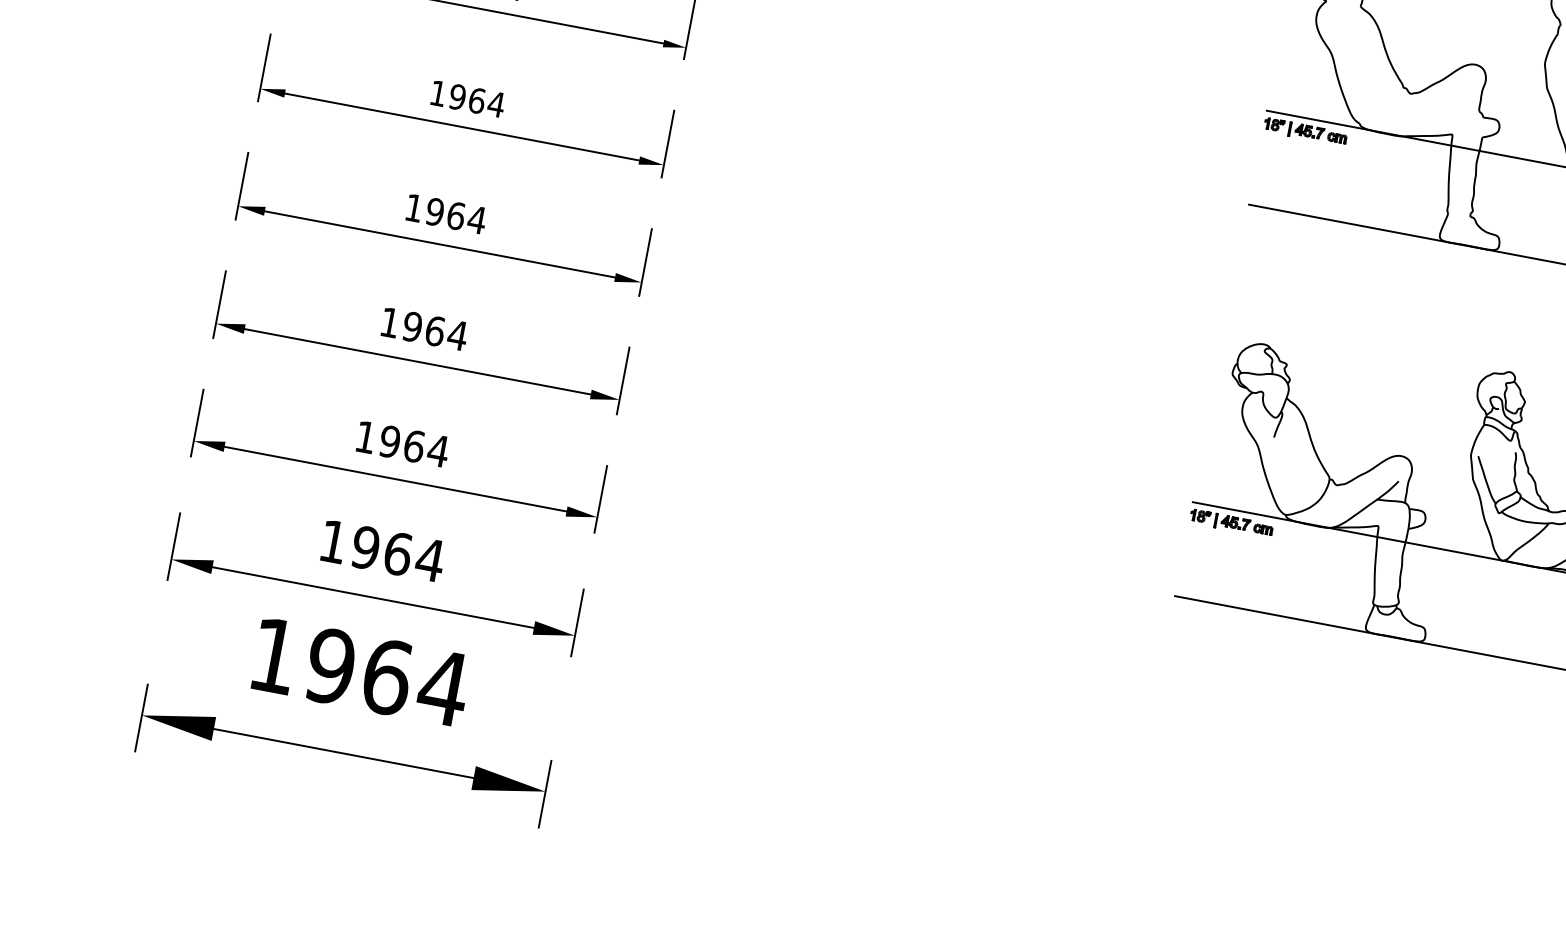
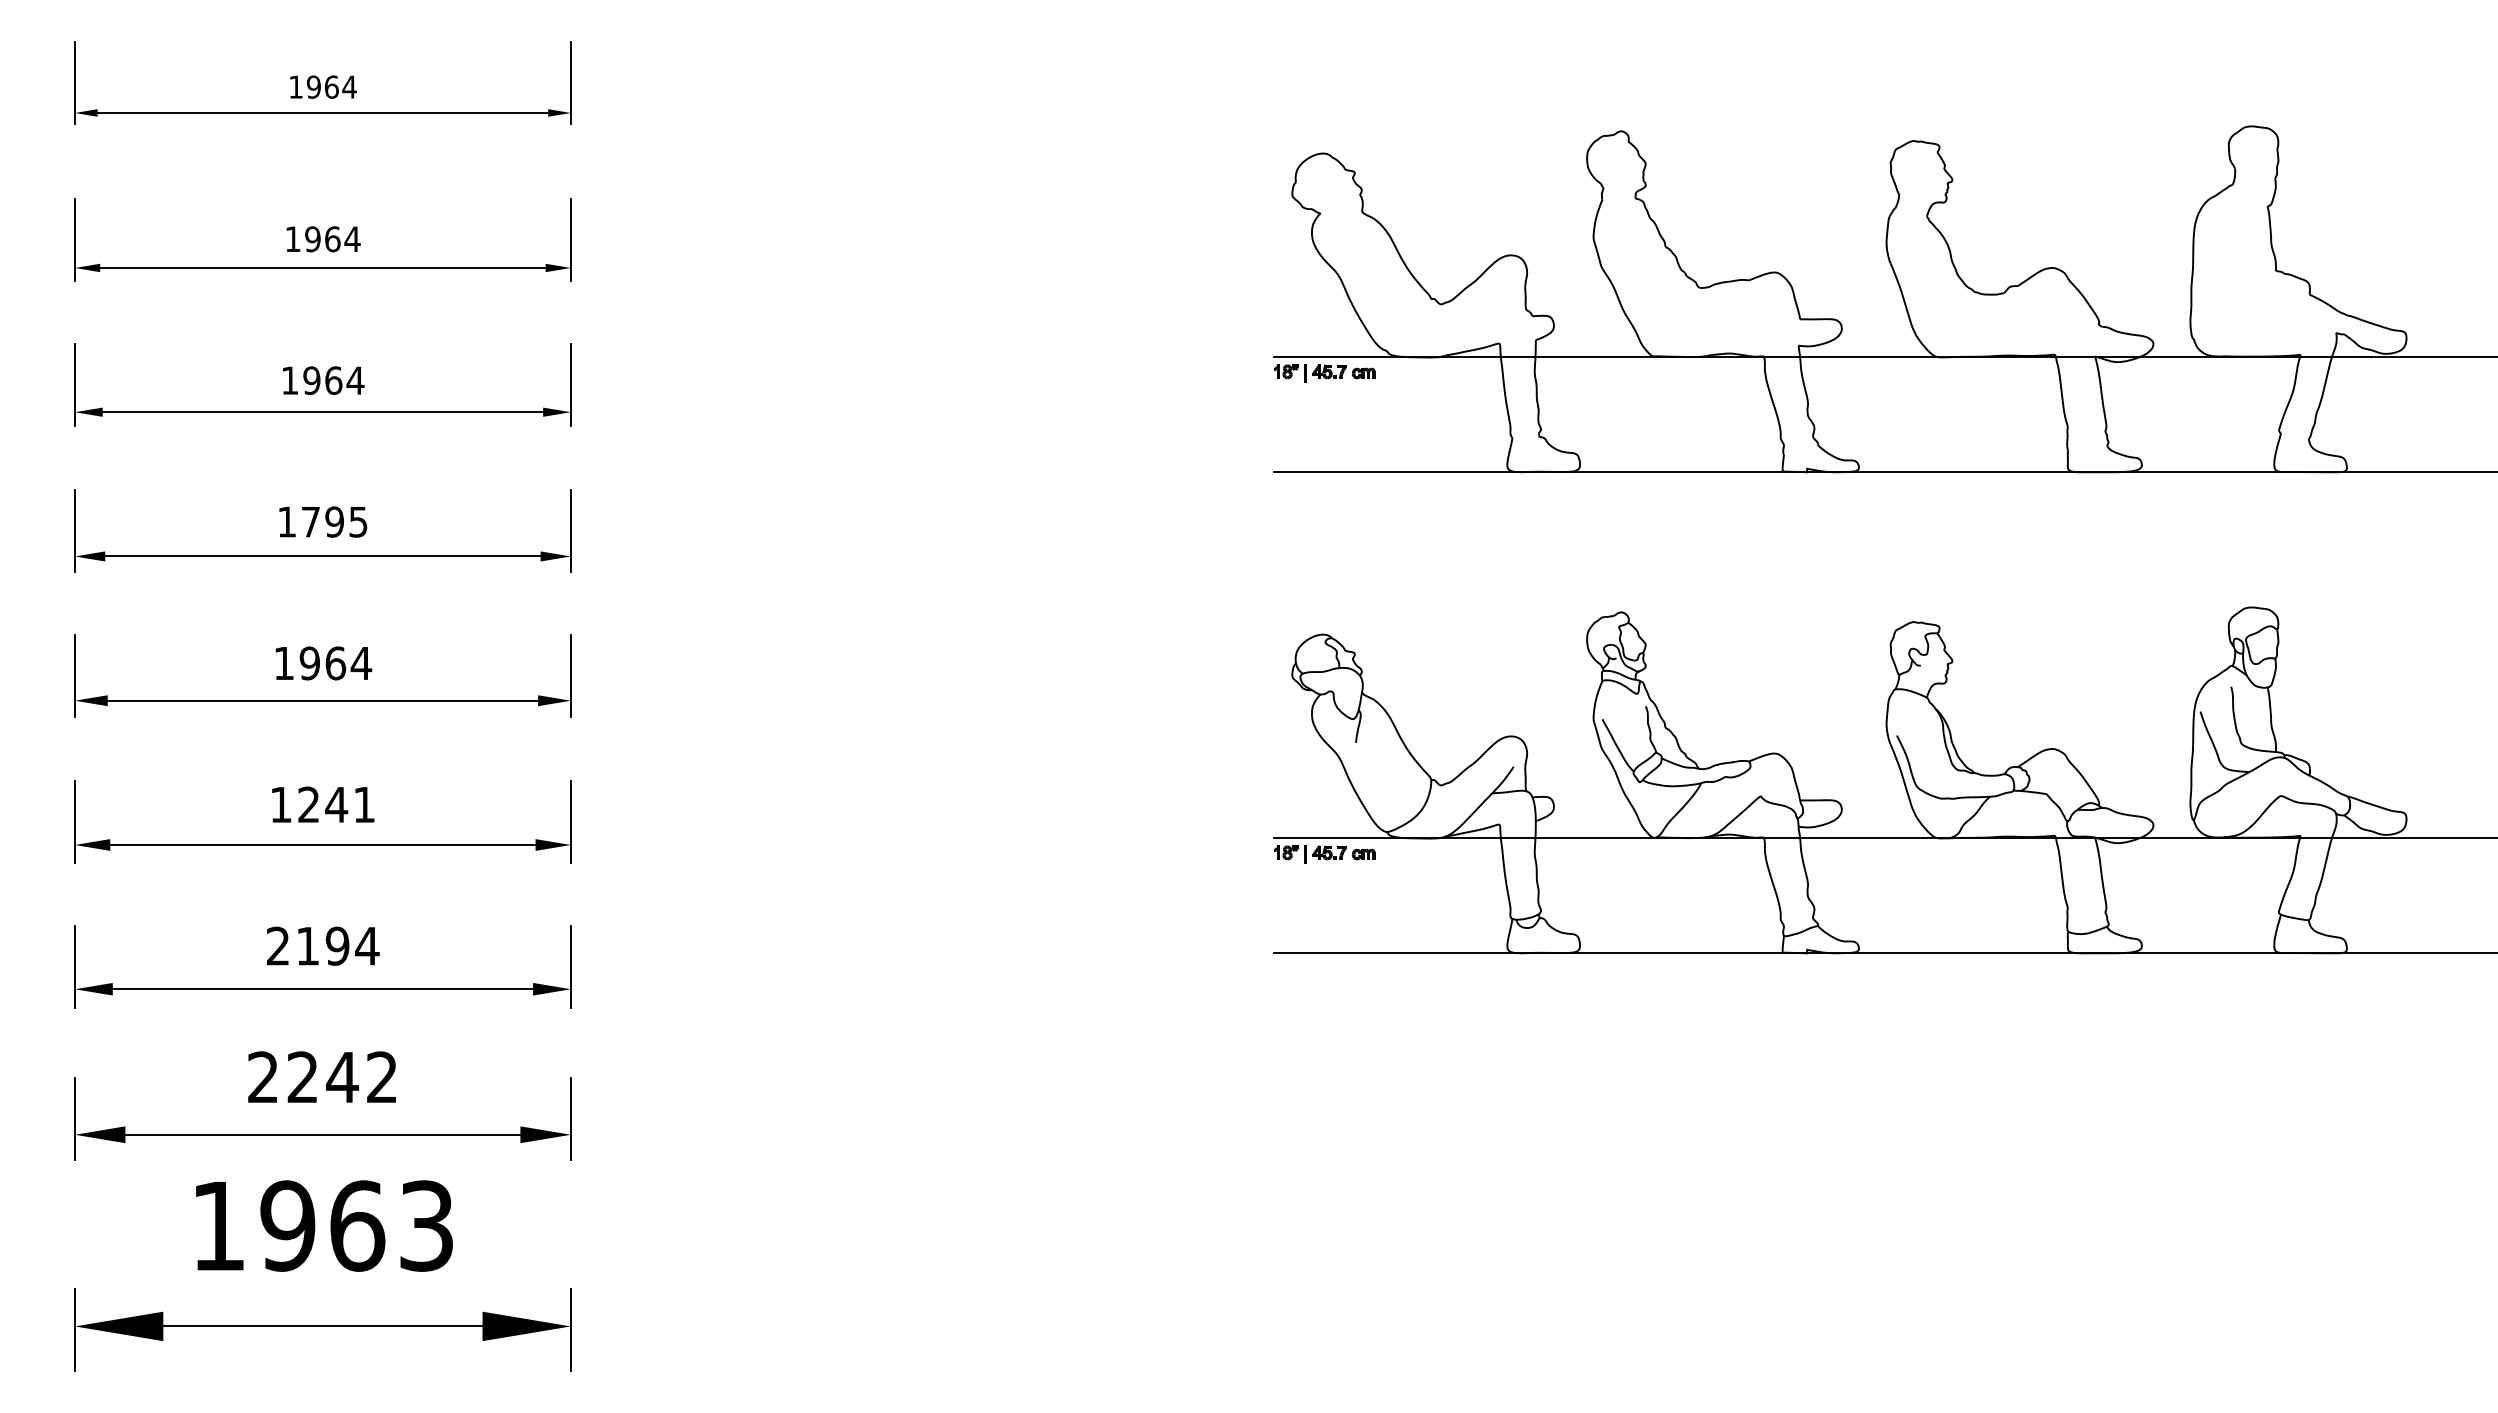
text: (476, 100) -> (334, 521), 1964 -> 1795
text: (435, 330) -> (336, 804), 1964 -> 1241
text: (389, 441) -> (307, 945), 1964 -> 2194
text: (382, 551) -> (323, 1077), 1964 -> 2242
text: (443, 687) -> (426, 1225), 1964 -> 1963

